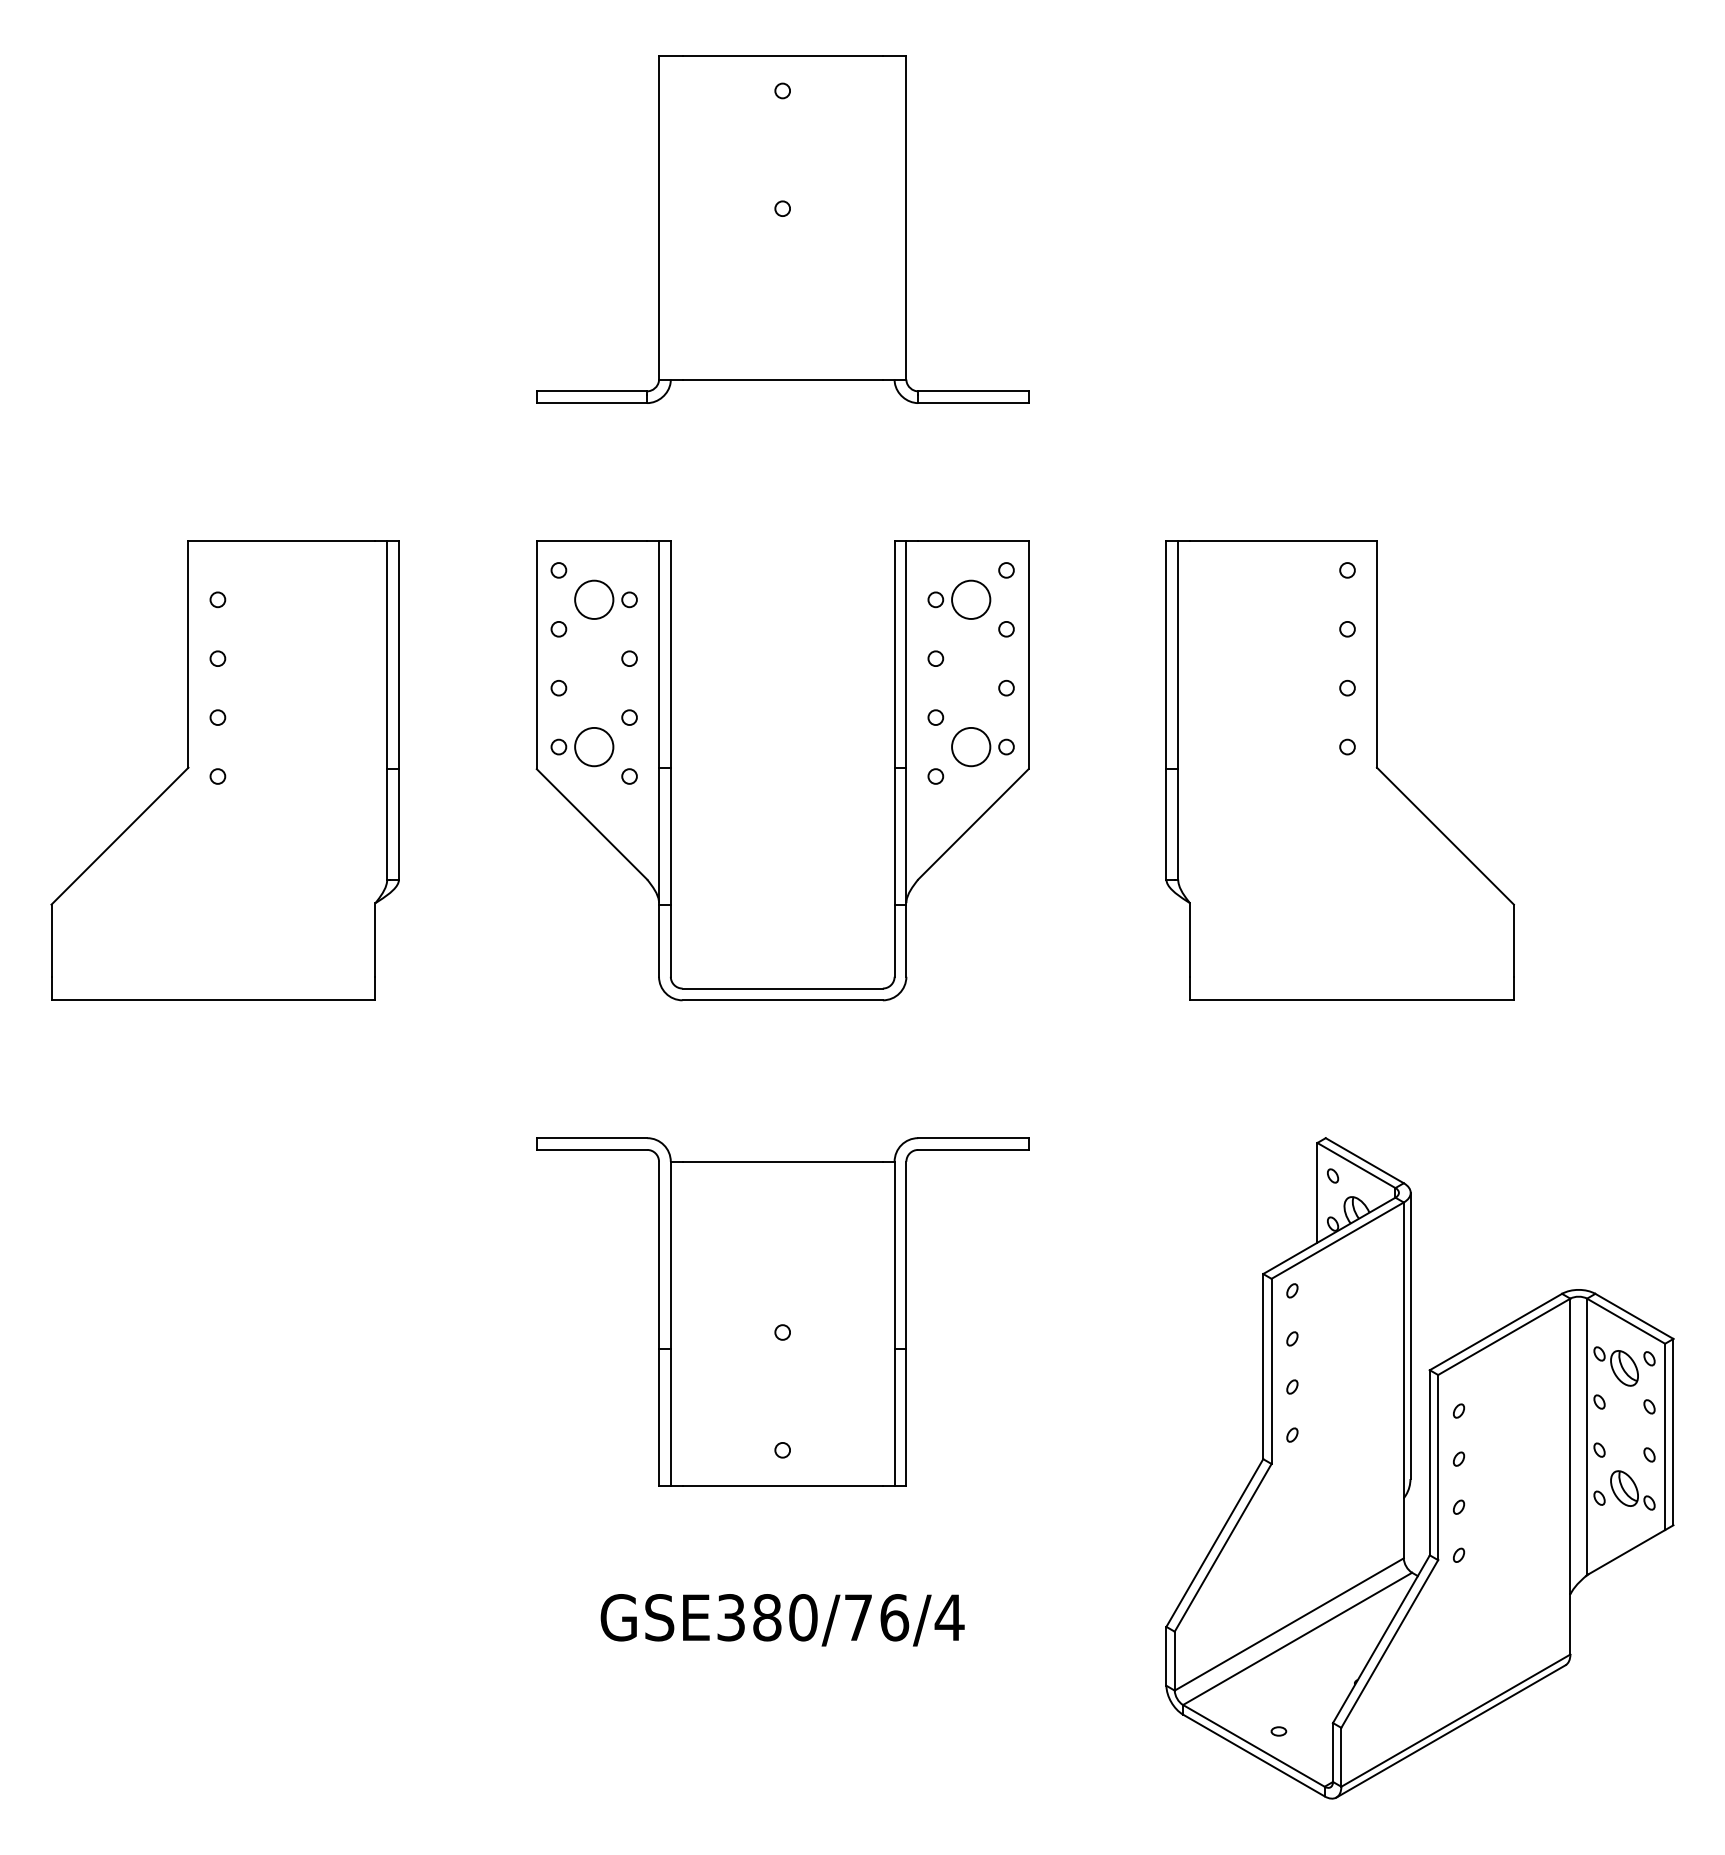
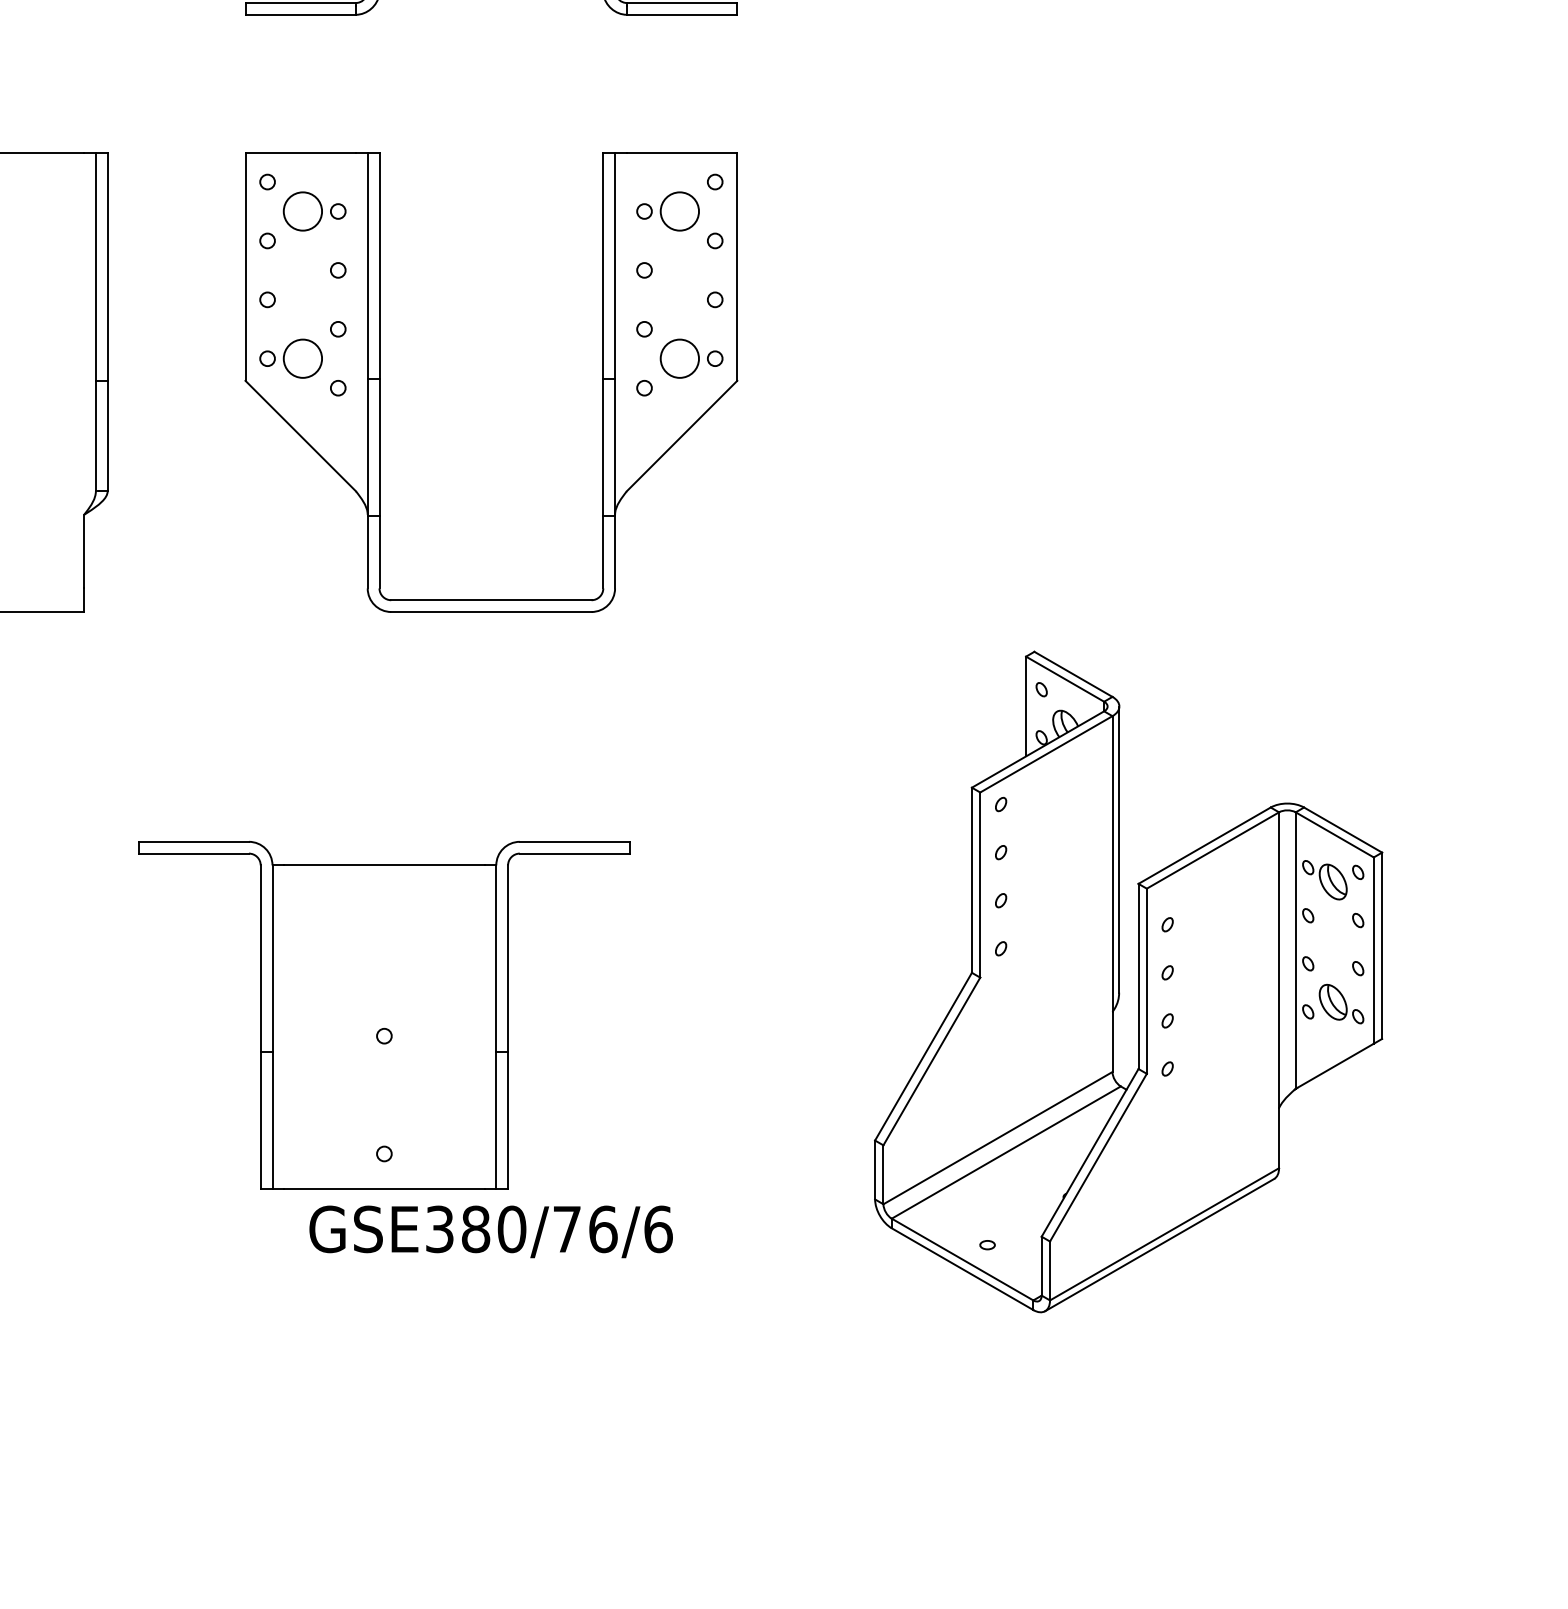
part: (1339, 770) -> (1048, 382), removed
part: (782, 1311) -> (384, 1015), moved
part: (1411, 1468) -> (1120, 982), moved
text: (949, 1617) -> (658, 1229), GSE380/76/4 -> GSE380/76/6

